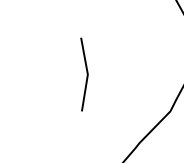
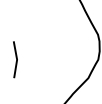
line: (86, 74) -> (16, 59), moved

